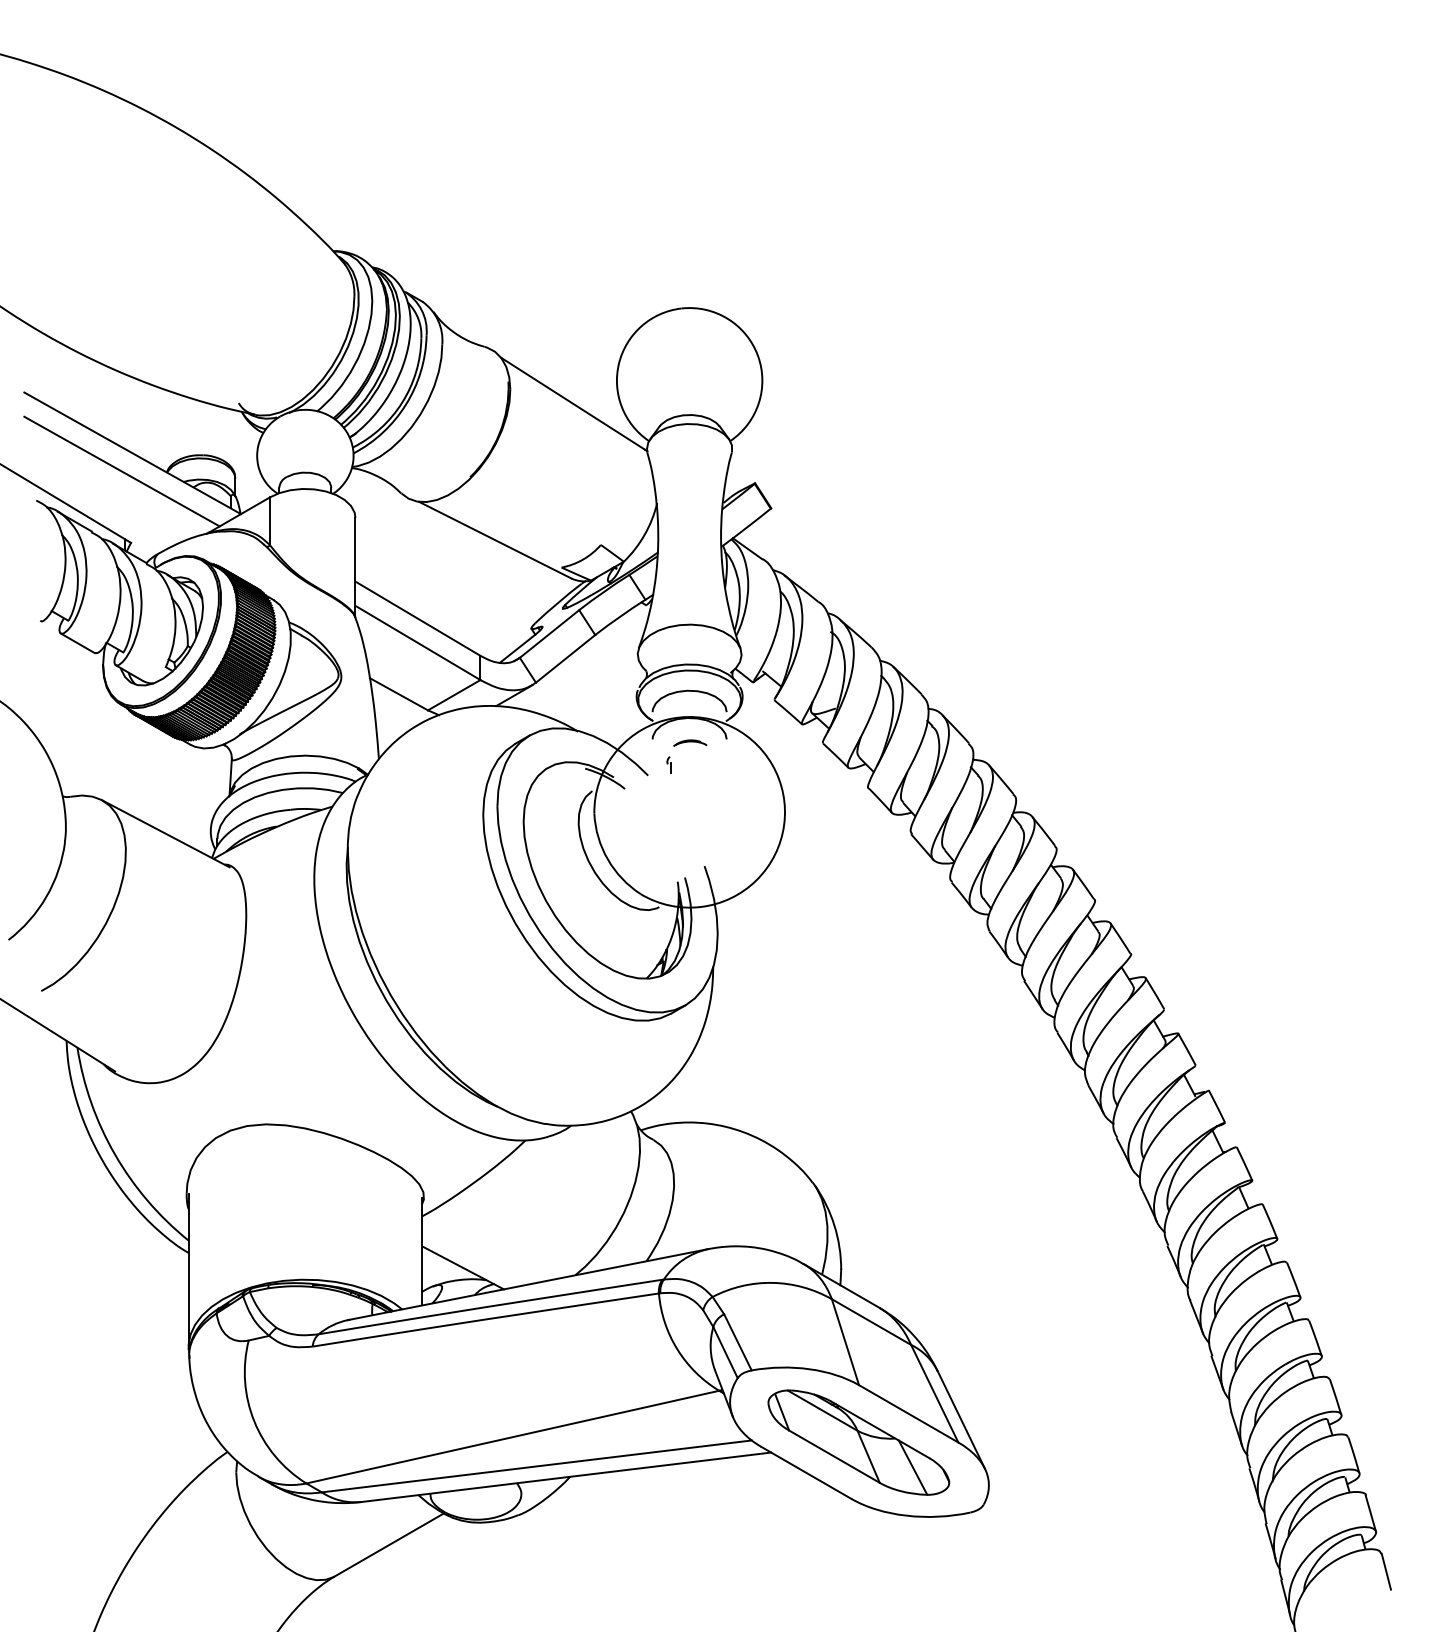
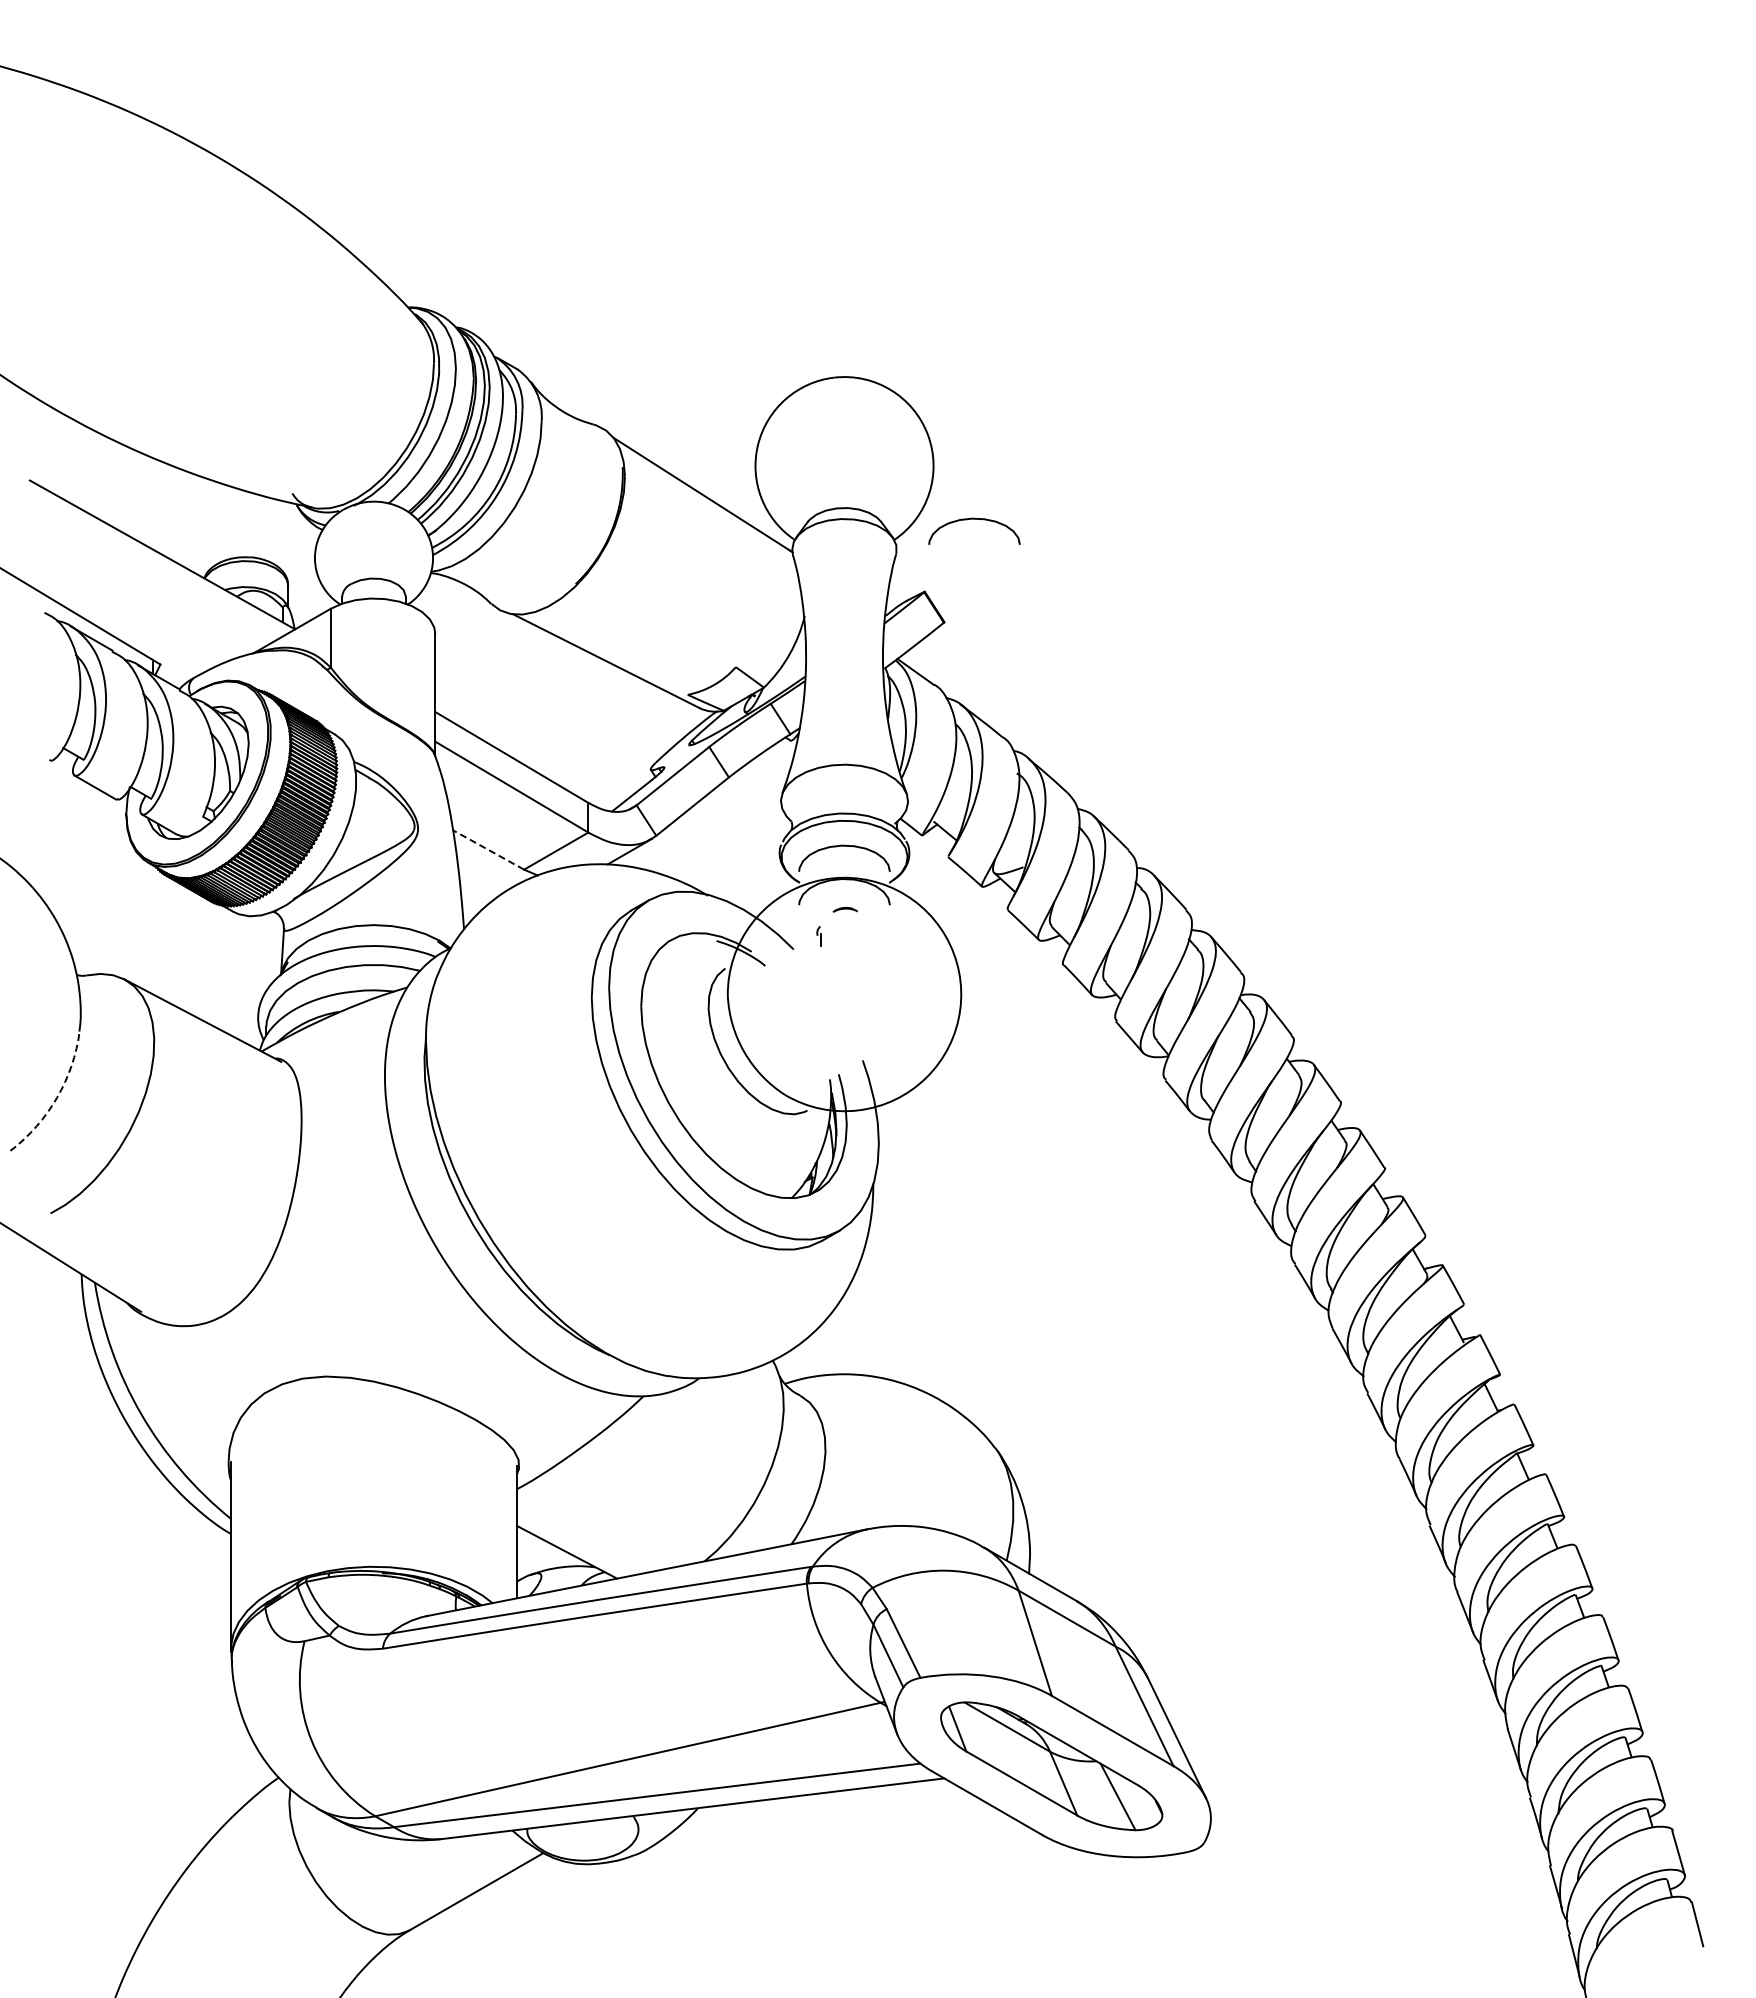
curve: (795, 424) -> (974, 519), added
line: (122, 471) -> (149, 577), removed
line: (398, 693) -> (488, 849), solid -> dashed
part: (690, 742) -> (845, 909), size x0.6
arc: (46, 896) -> (57, 1097), solid -> dashed

